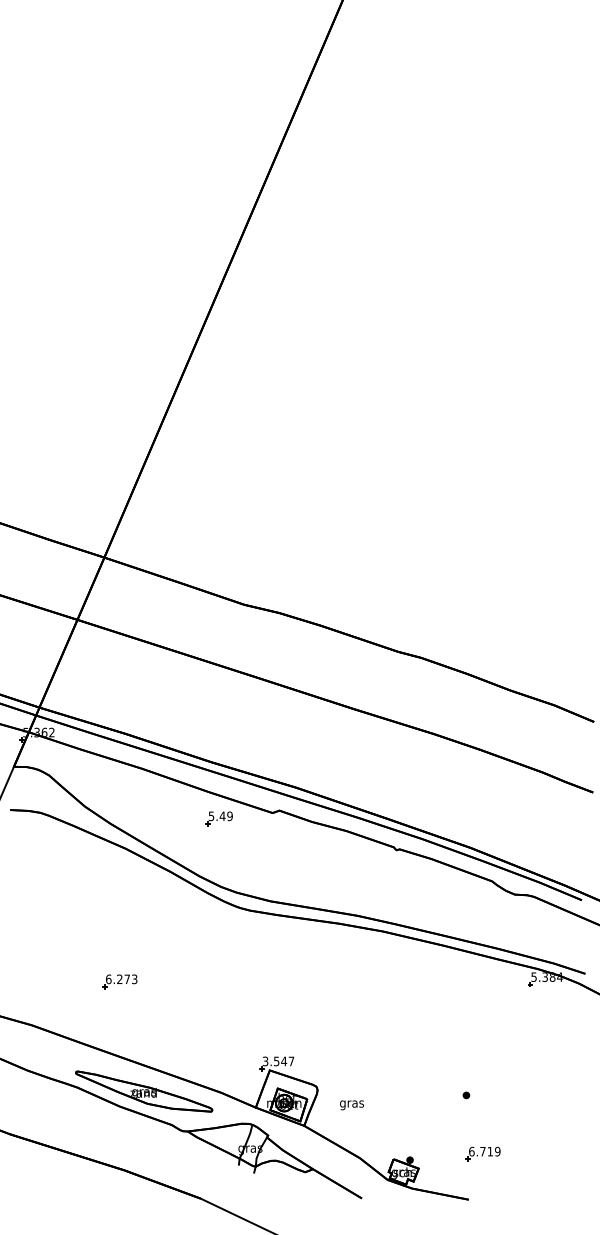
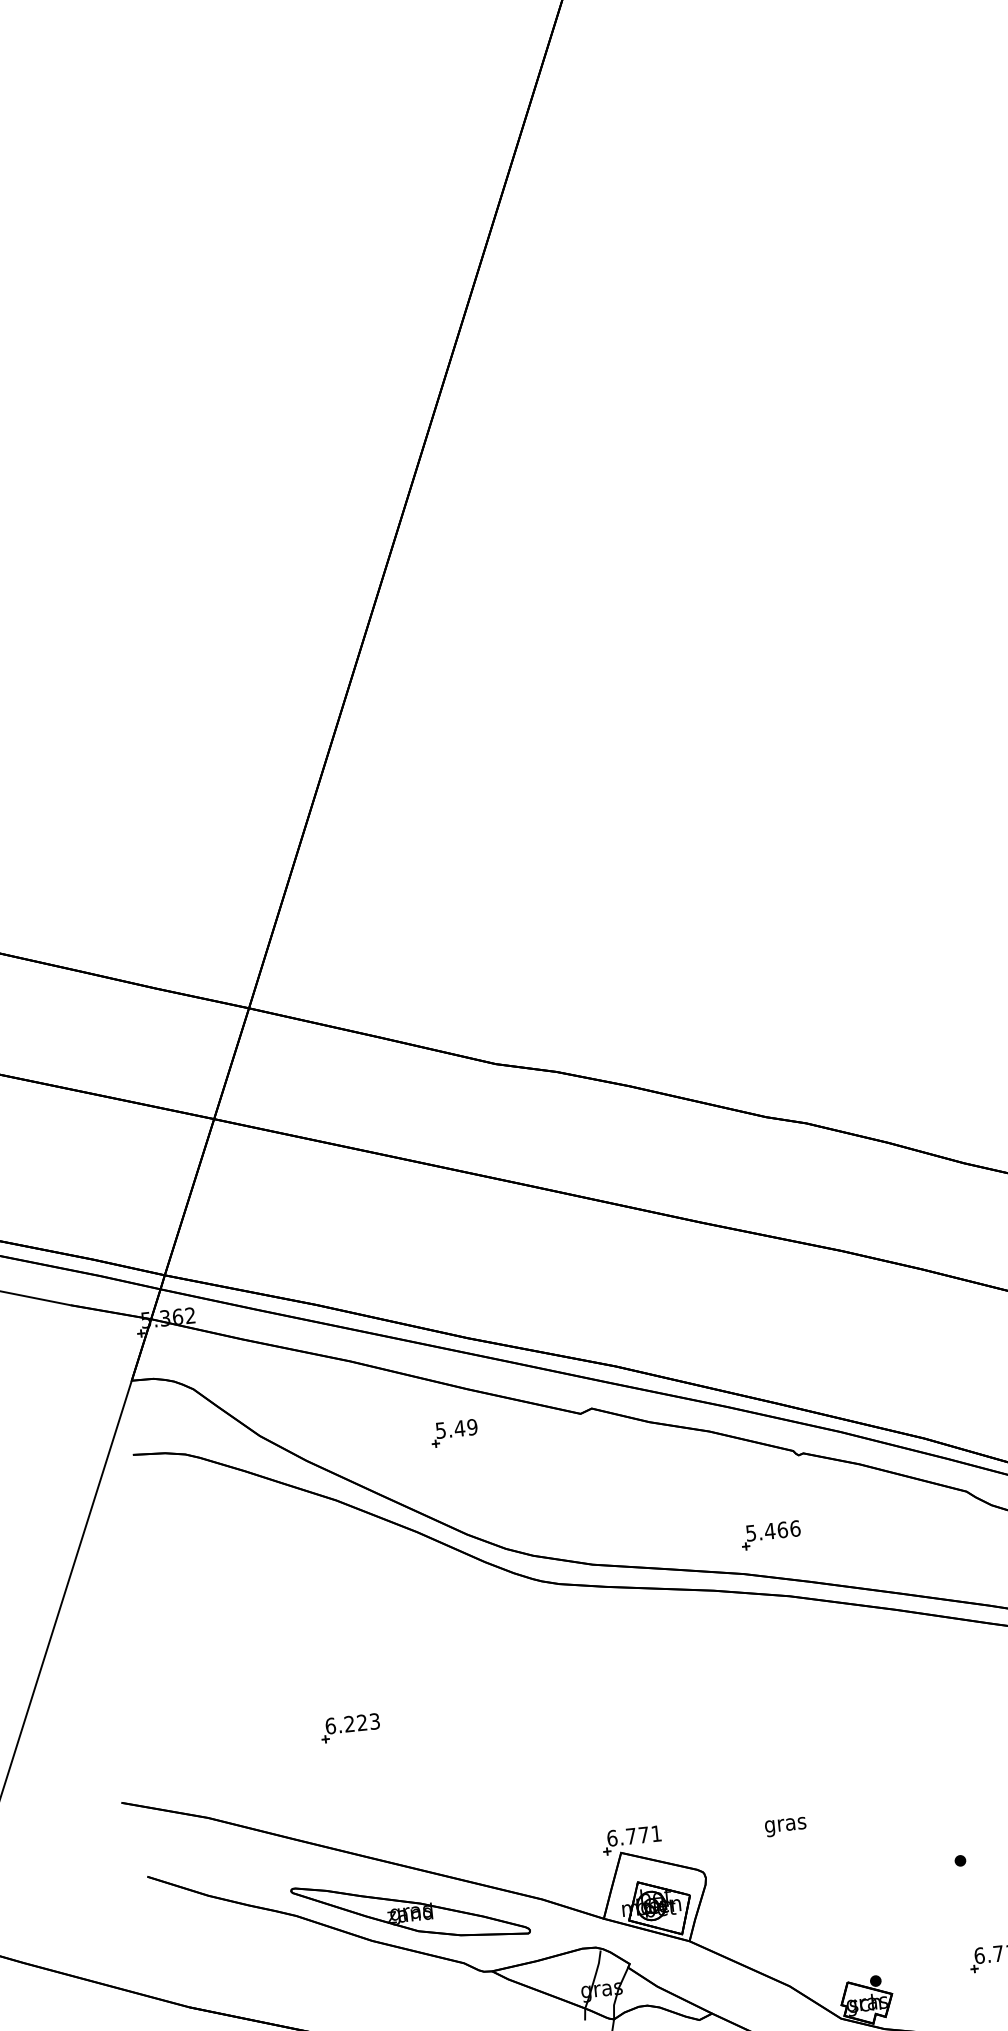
part: (218, 818) -> (453, 1432), moved
part: (375, 894) -> (770, 1534), added
text: (126, 978) -> (360, 1721), 6.273 -> 6.223
text: (278, 1061) -> (634, 1836), 3.547 -> 6.771
text: (351, 1105) -> (784, 1827), moved

